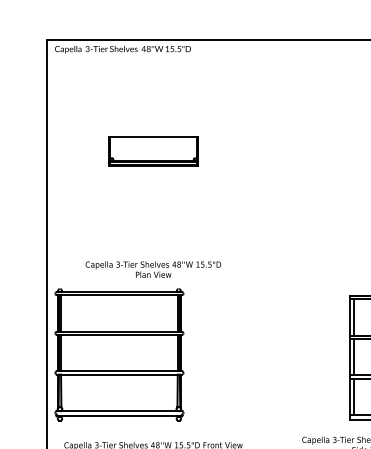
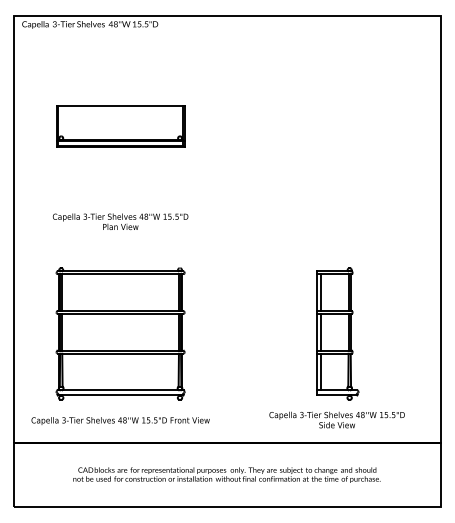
part: (153, 151) -> (120, 126), size x1.43
text: (153, 269) -> (120, 221), moved
part: (119, 354) -> (120, 333), moved

